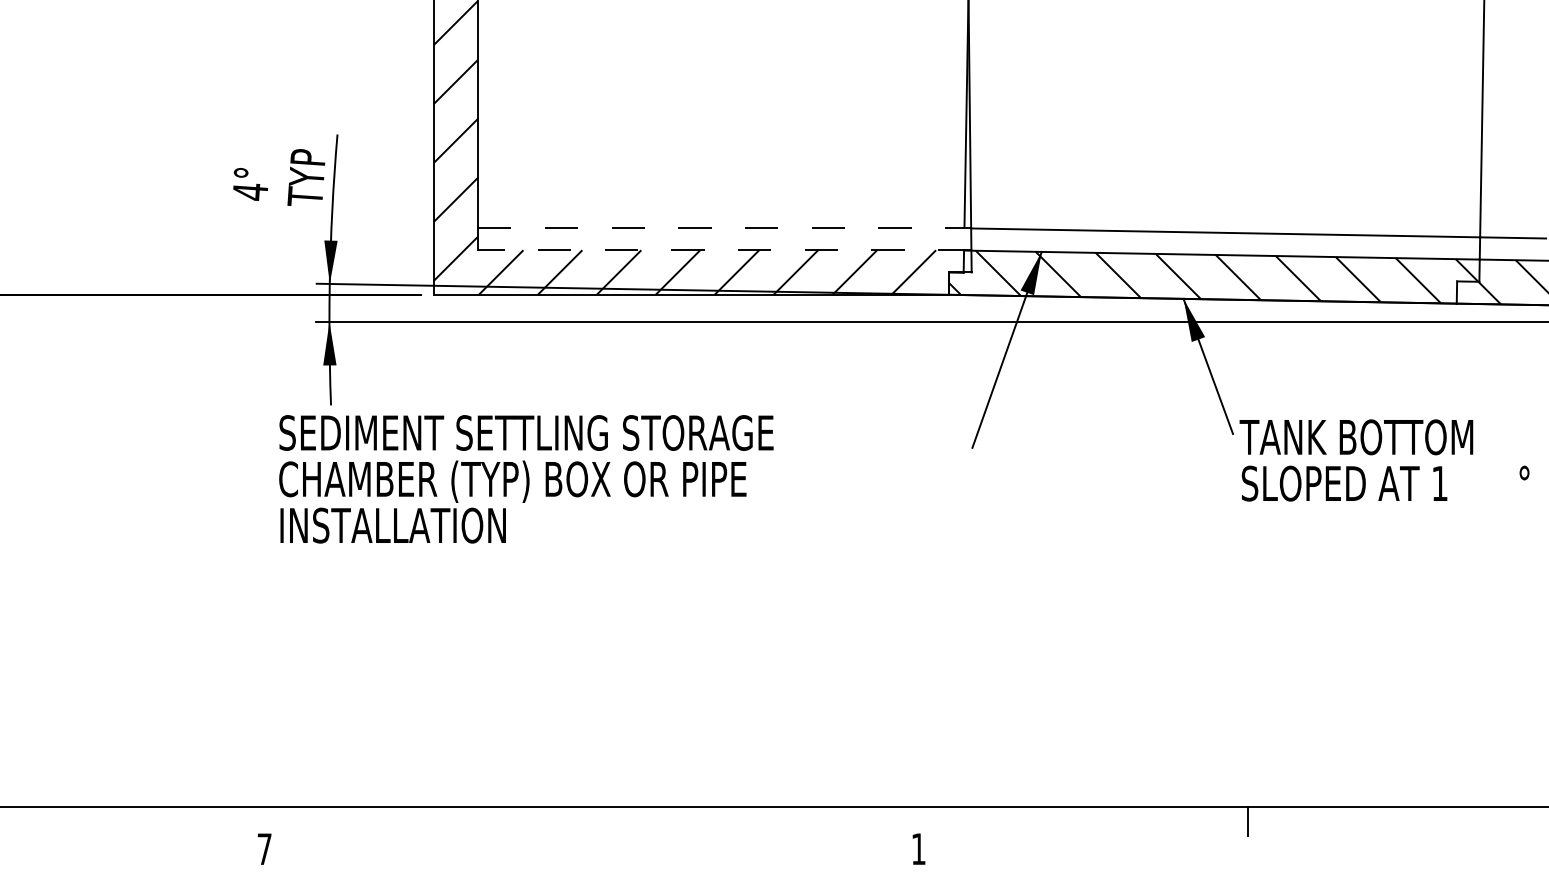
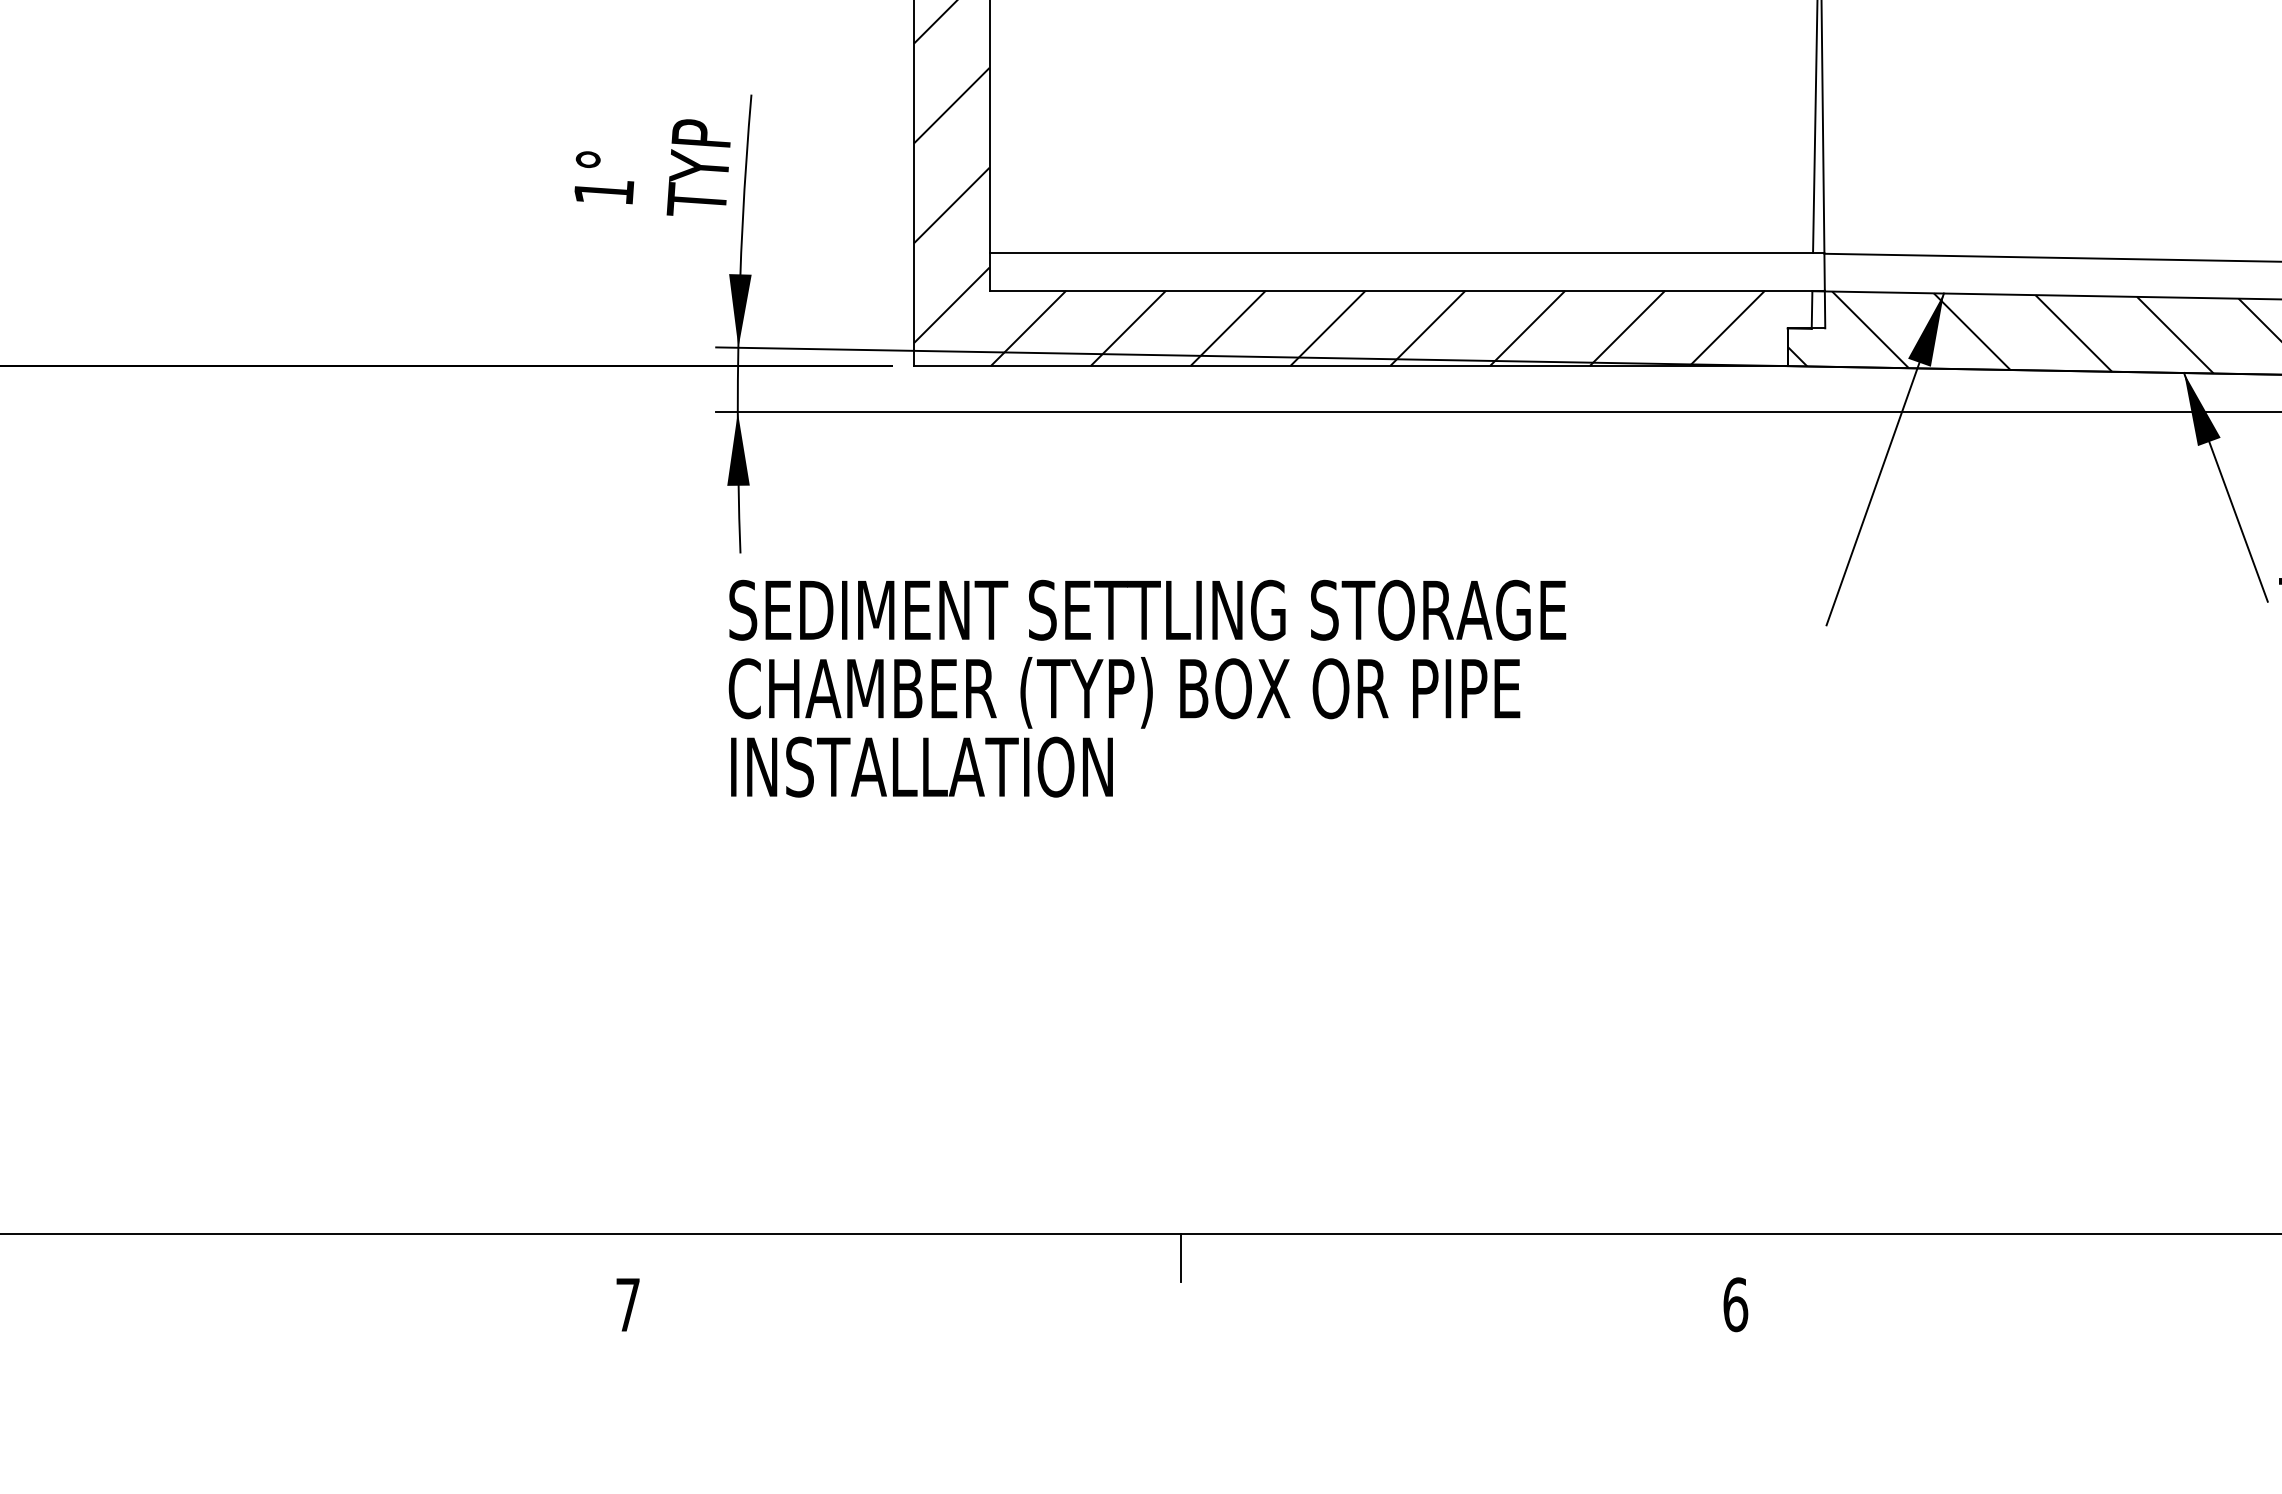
text: (250, 191) -> (604, 191), 4° -> 1°
line: (724, 228) -> (1406, 253), dashed -> solid
line: (724, 250) -> (1406, 291), dashed -> solid
text: (526, 479) -> (1147, 689), moved
line: (591, 821) -> (1181, 1257), added
text: (918, 849) -> (1735, 1305), 1 -> 6

